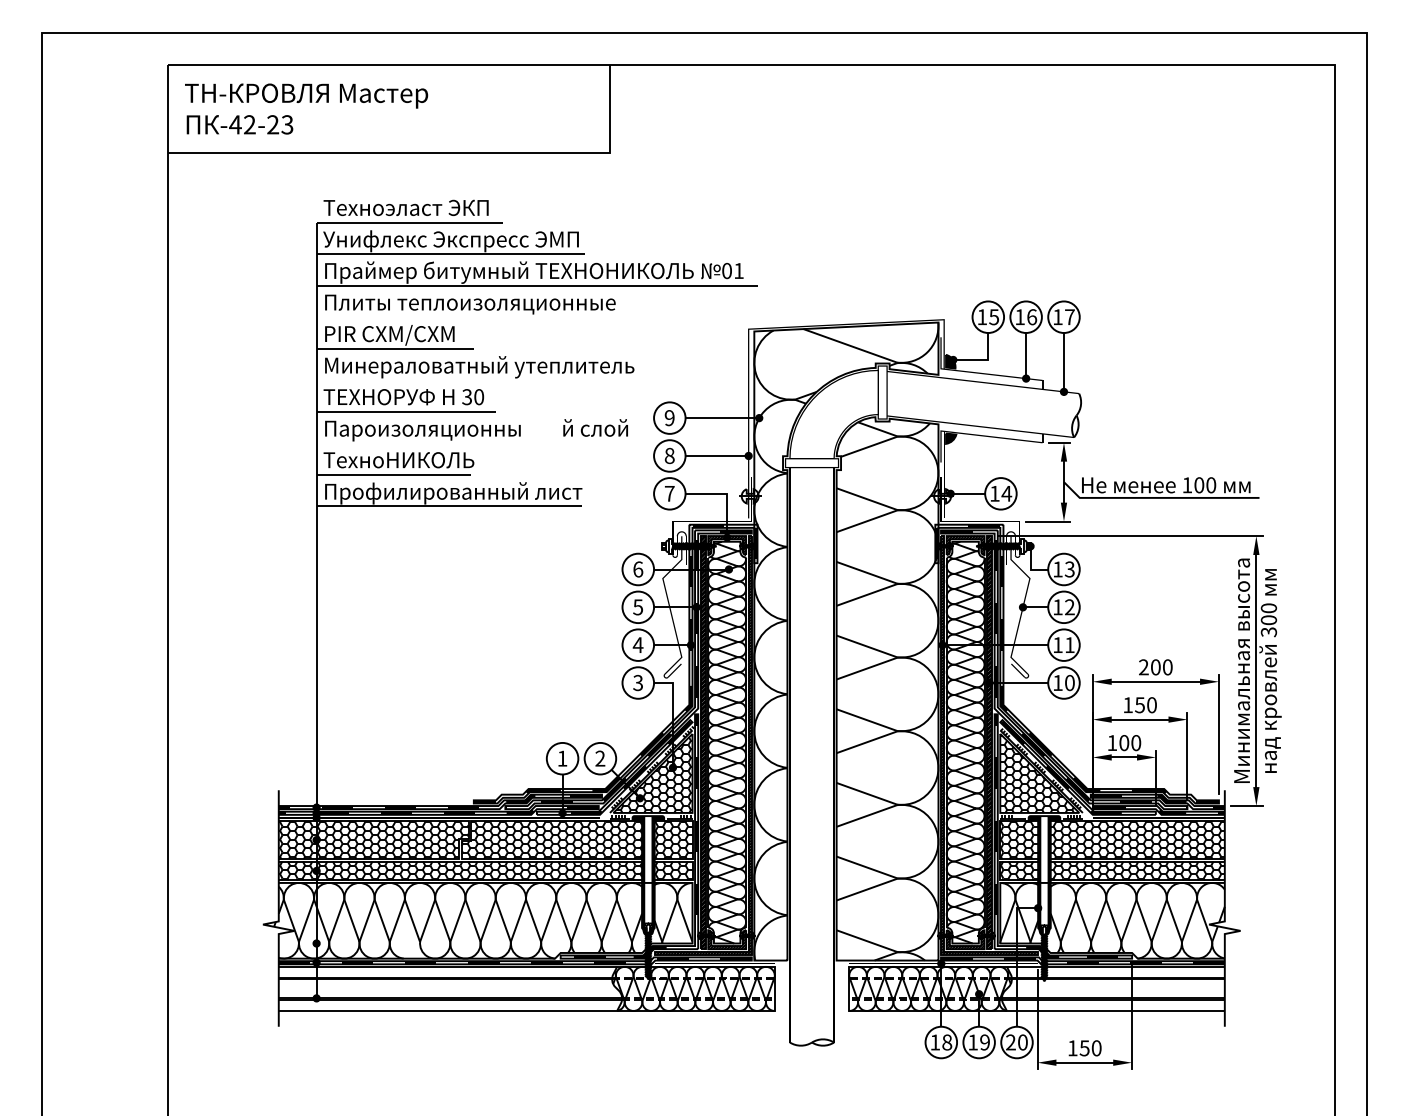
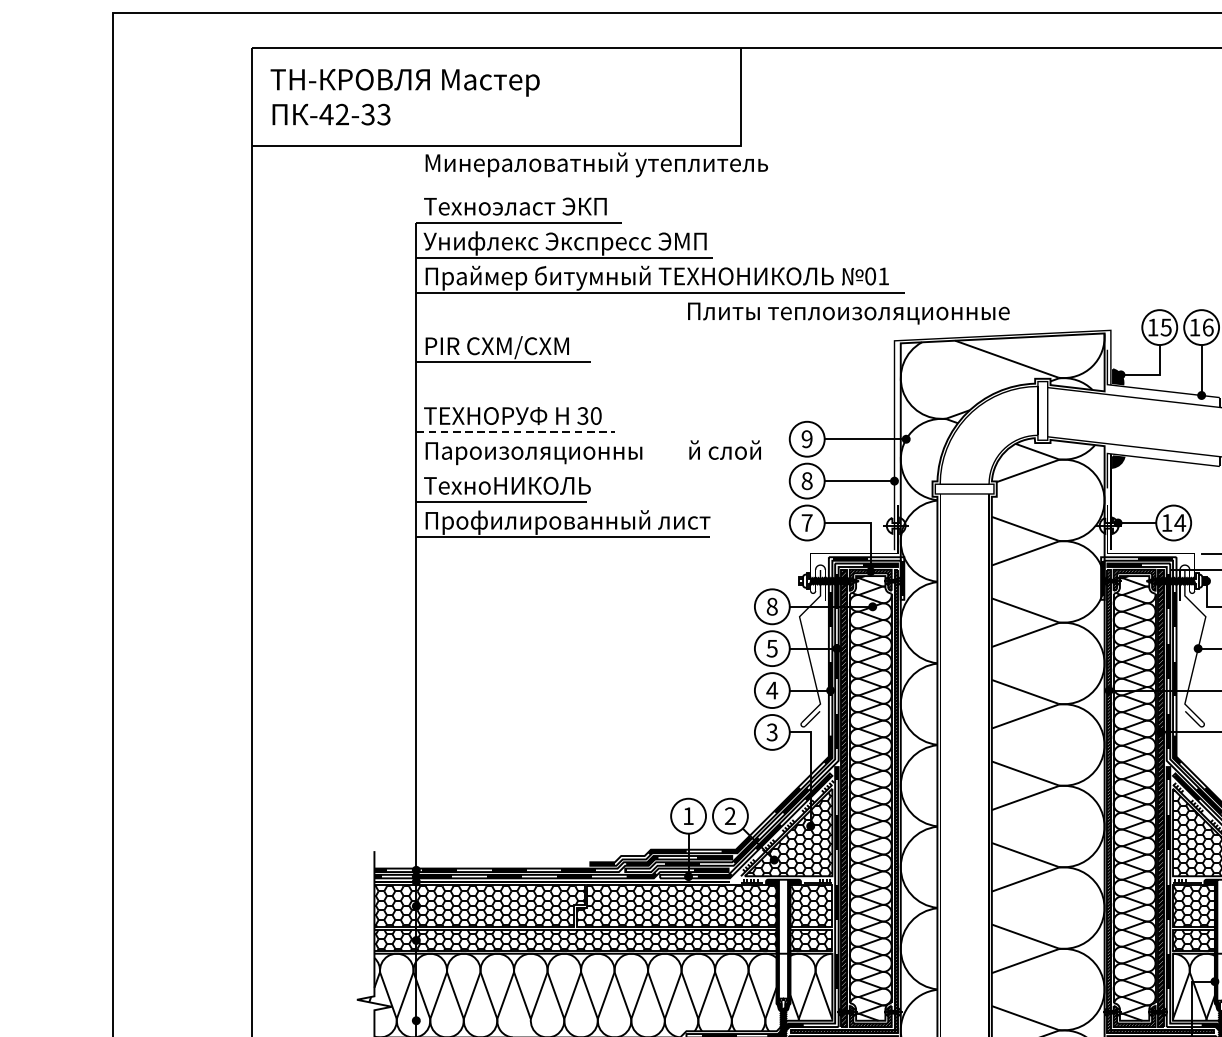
text: (273, 124) -> (368, 114), -42-23 -> -42-33
text: (470, 304) -> (848, 313), moved
text: (479, 367) -> (596, 165), moved
line: (406, 411) -> (515, 431), solid -> dashed
text: (638, 569) -> (772, 606), 6 -> 8

